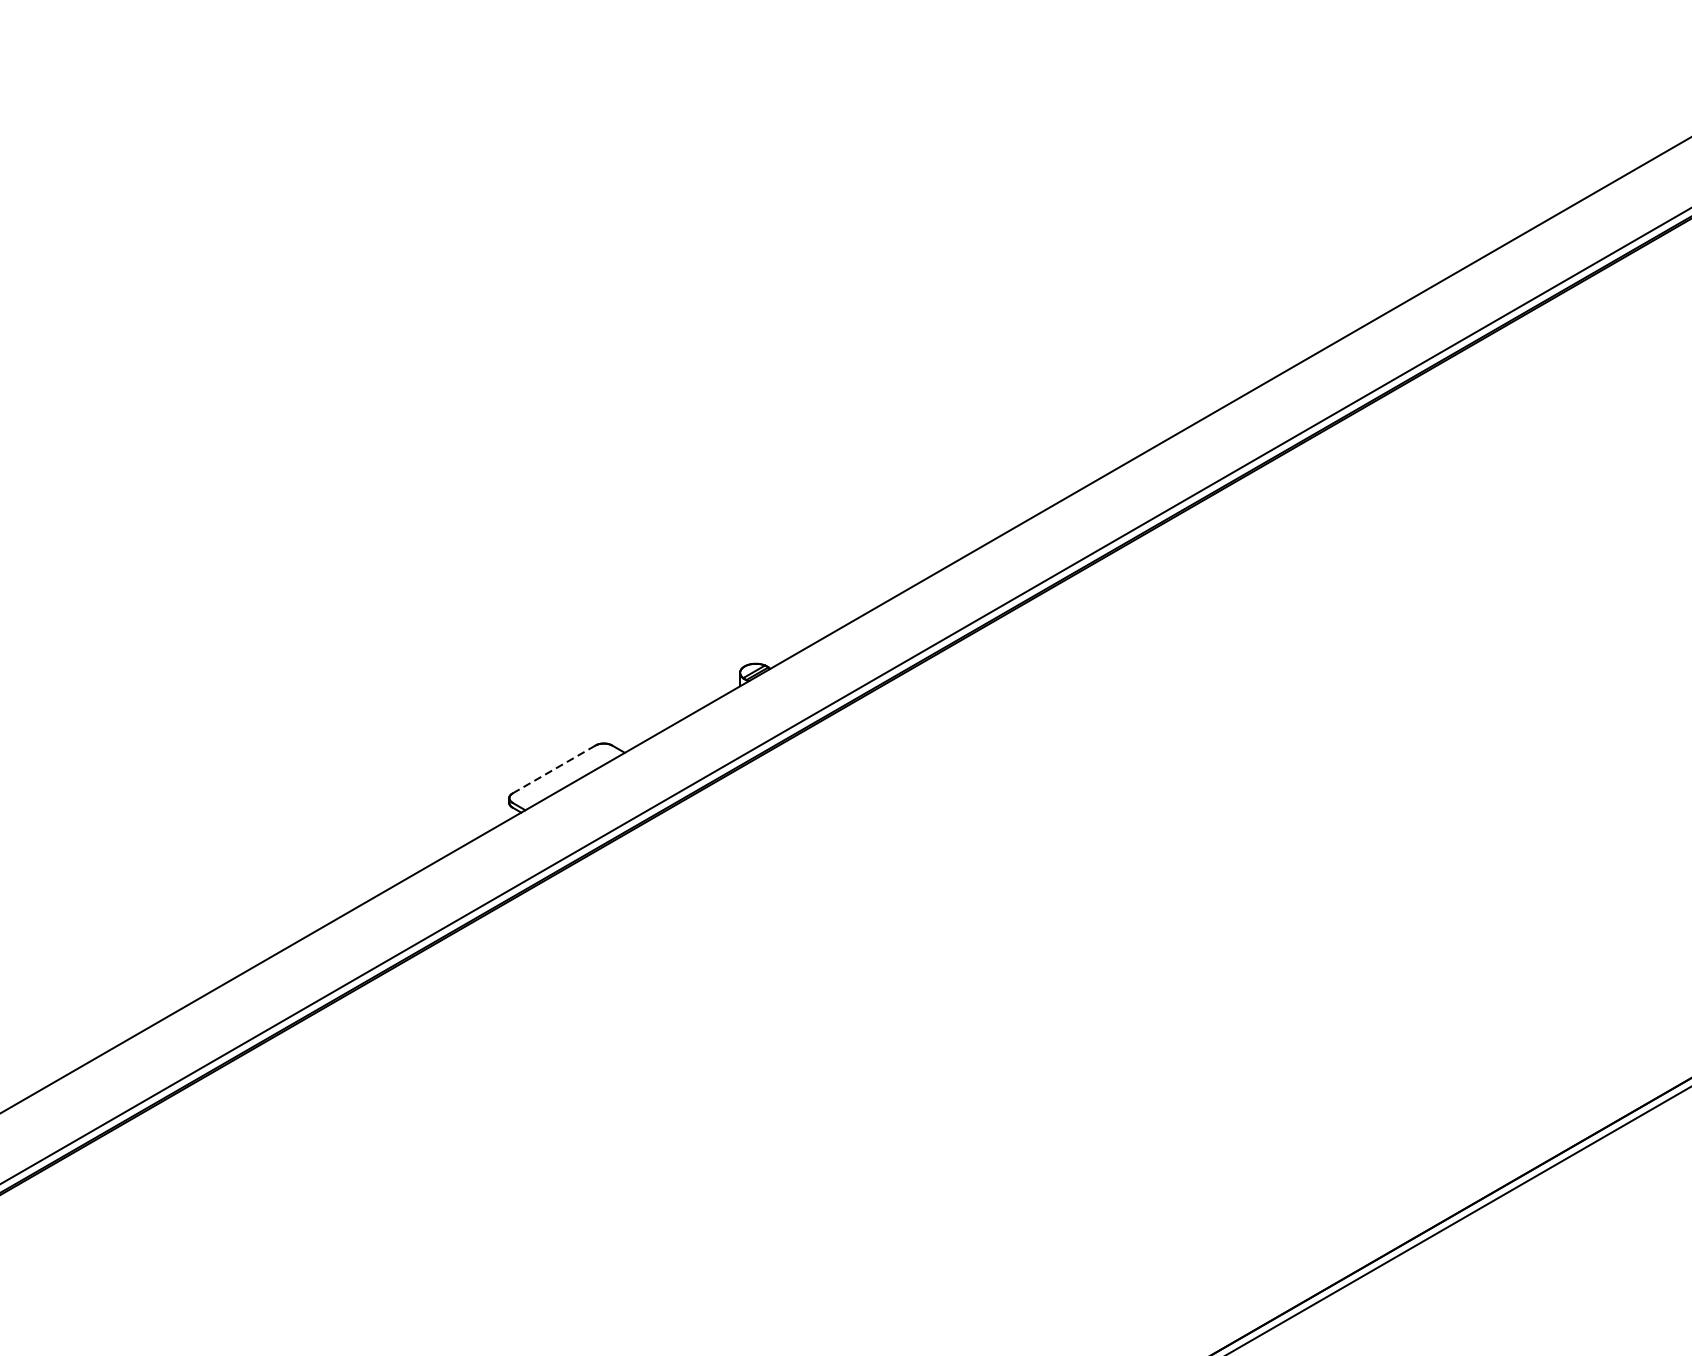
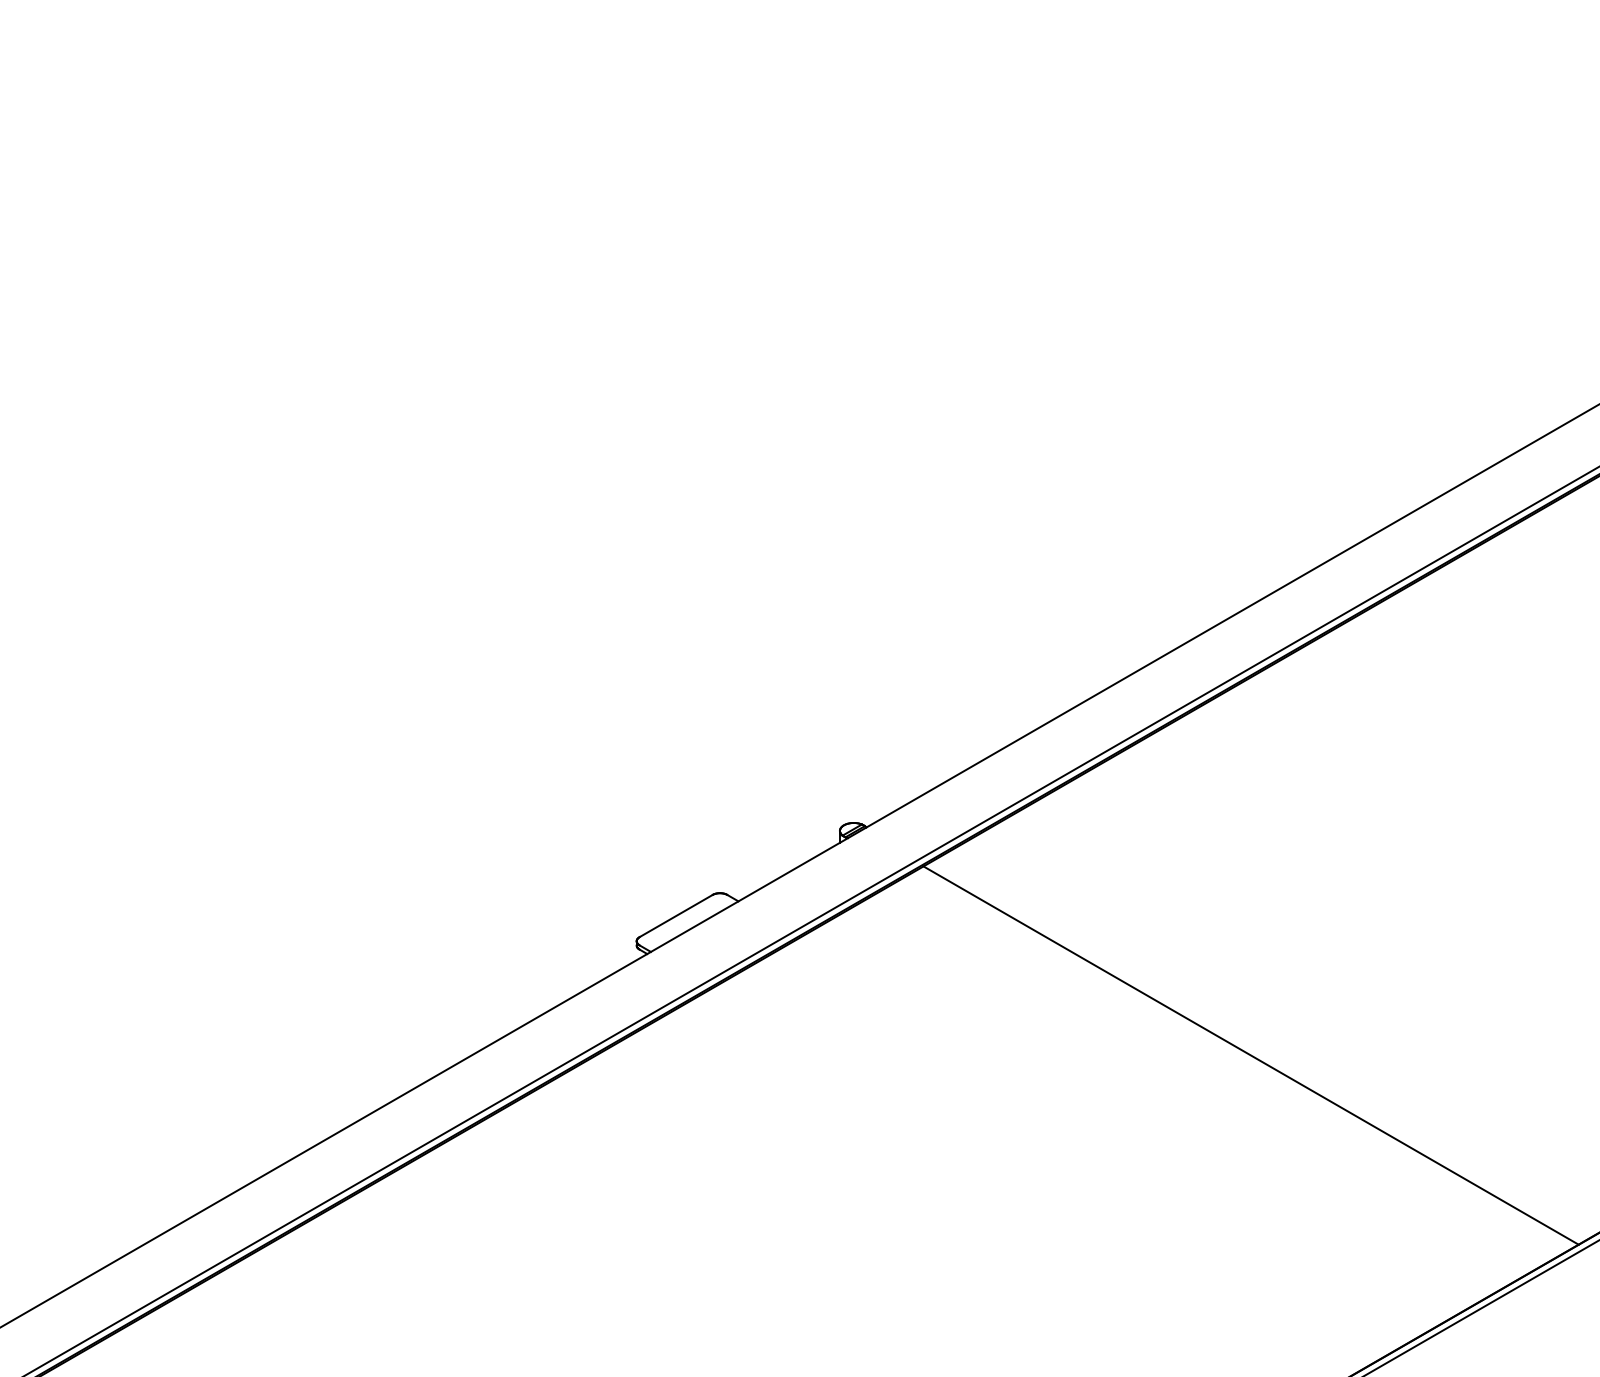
line: (554, 768) -> (676, 915), dashed -> solid
line: (1206, 927) -> (1250, 1055), added

